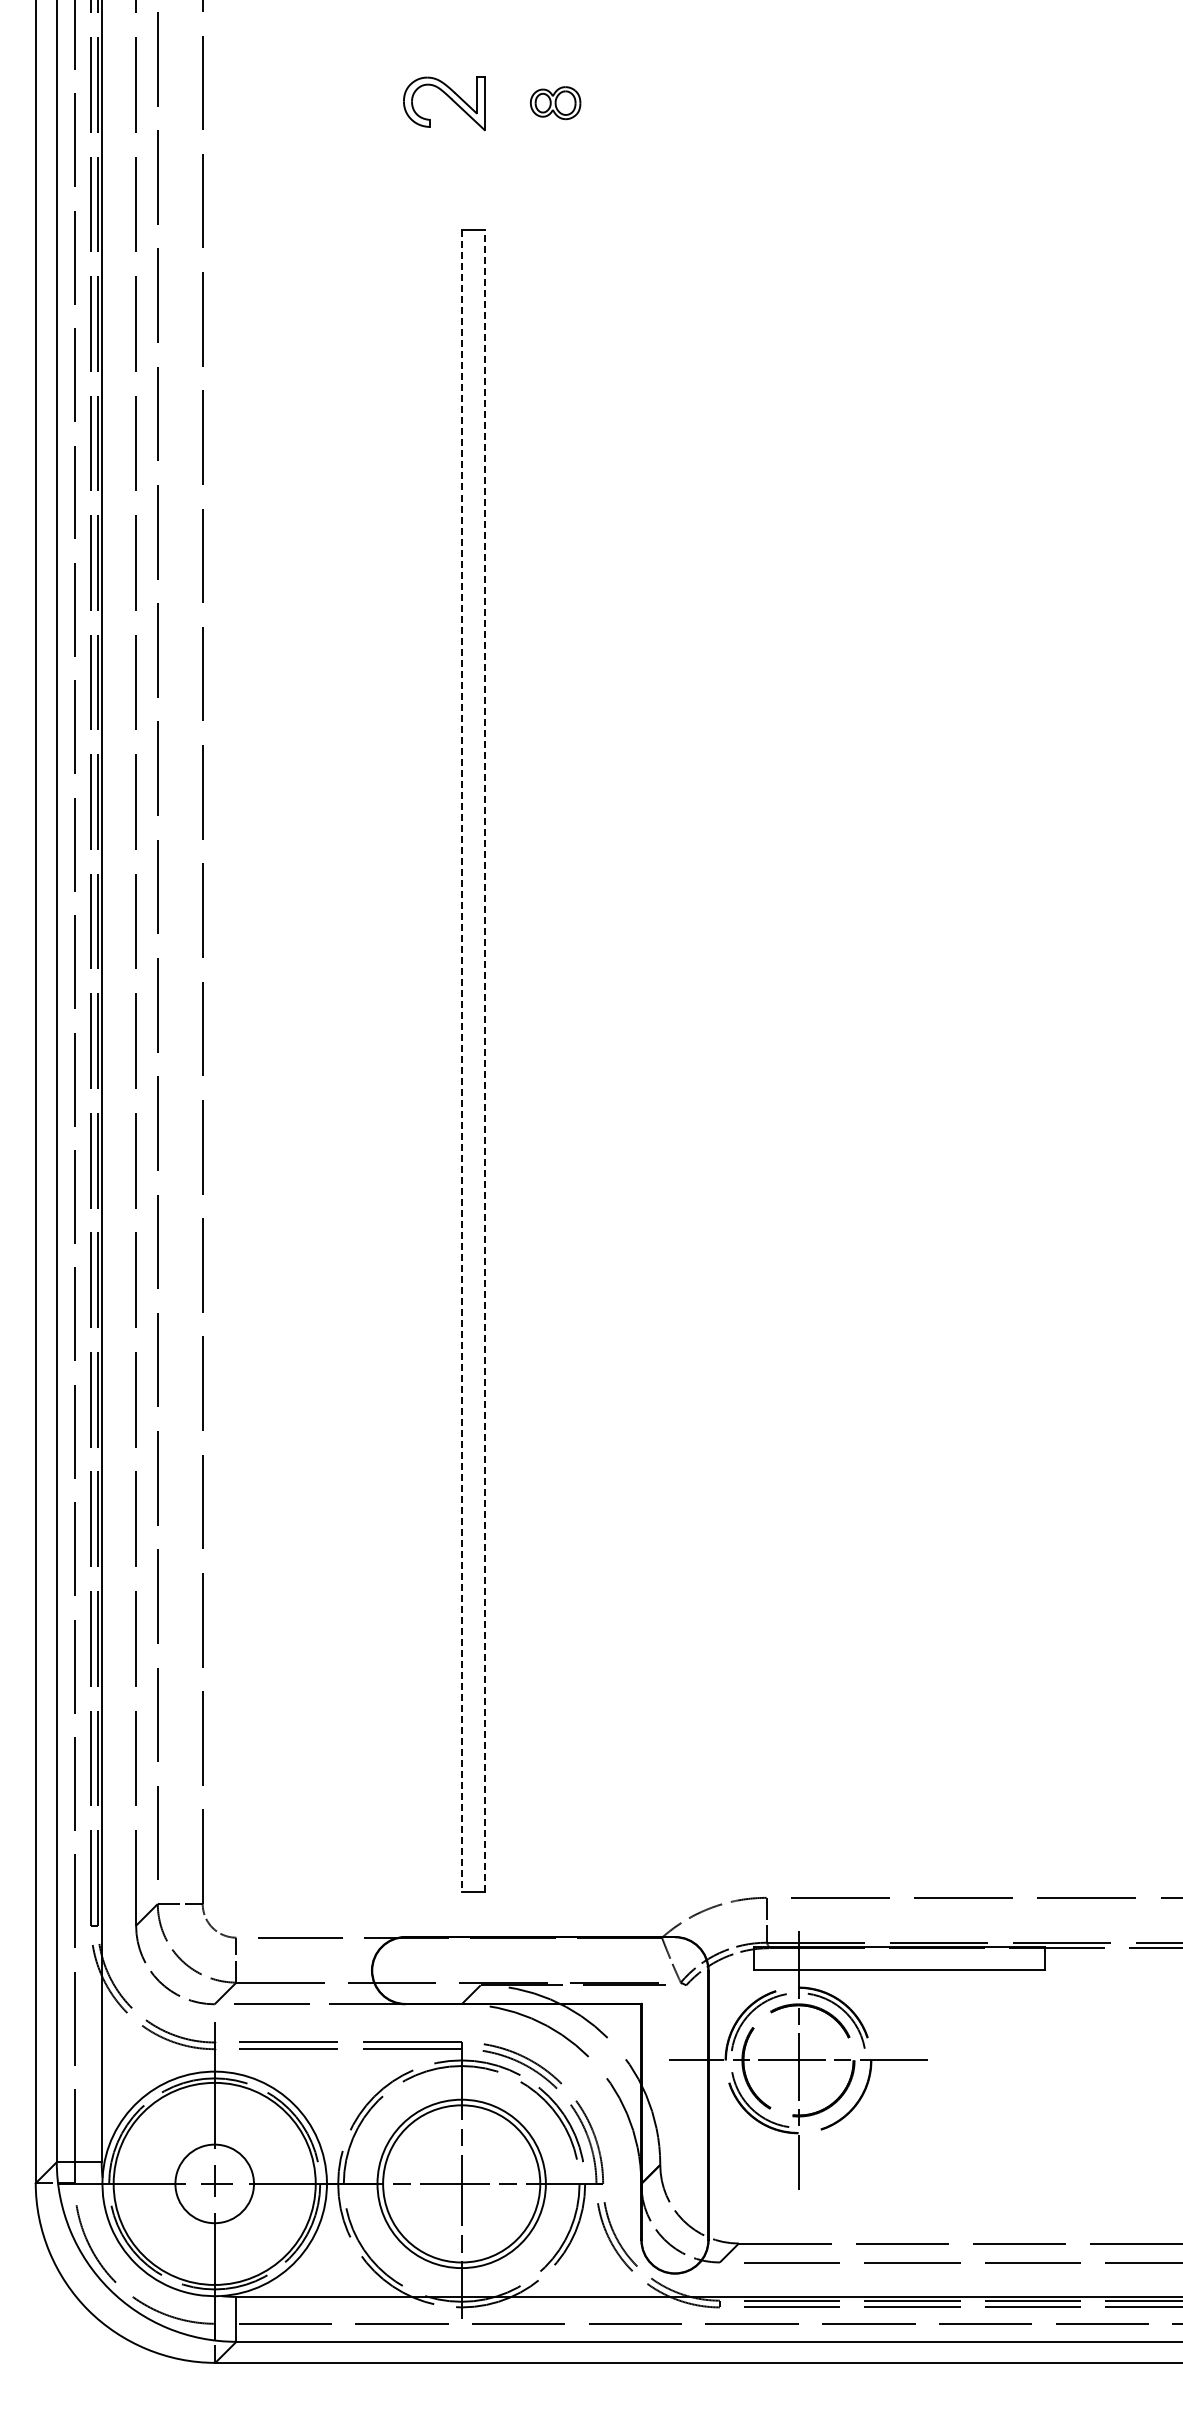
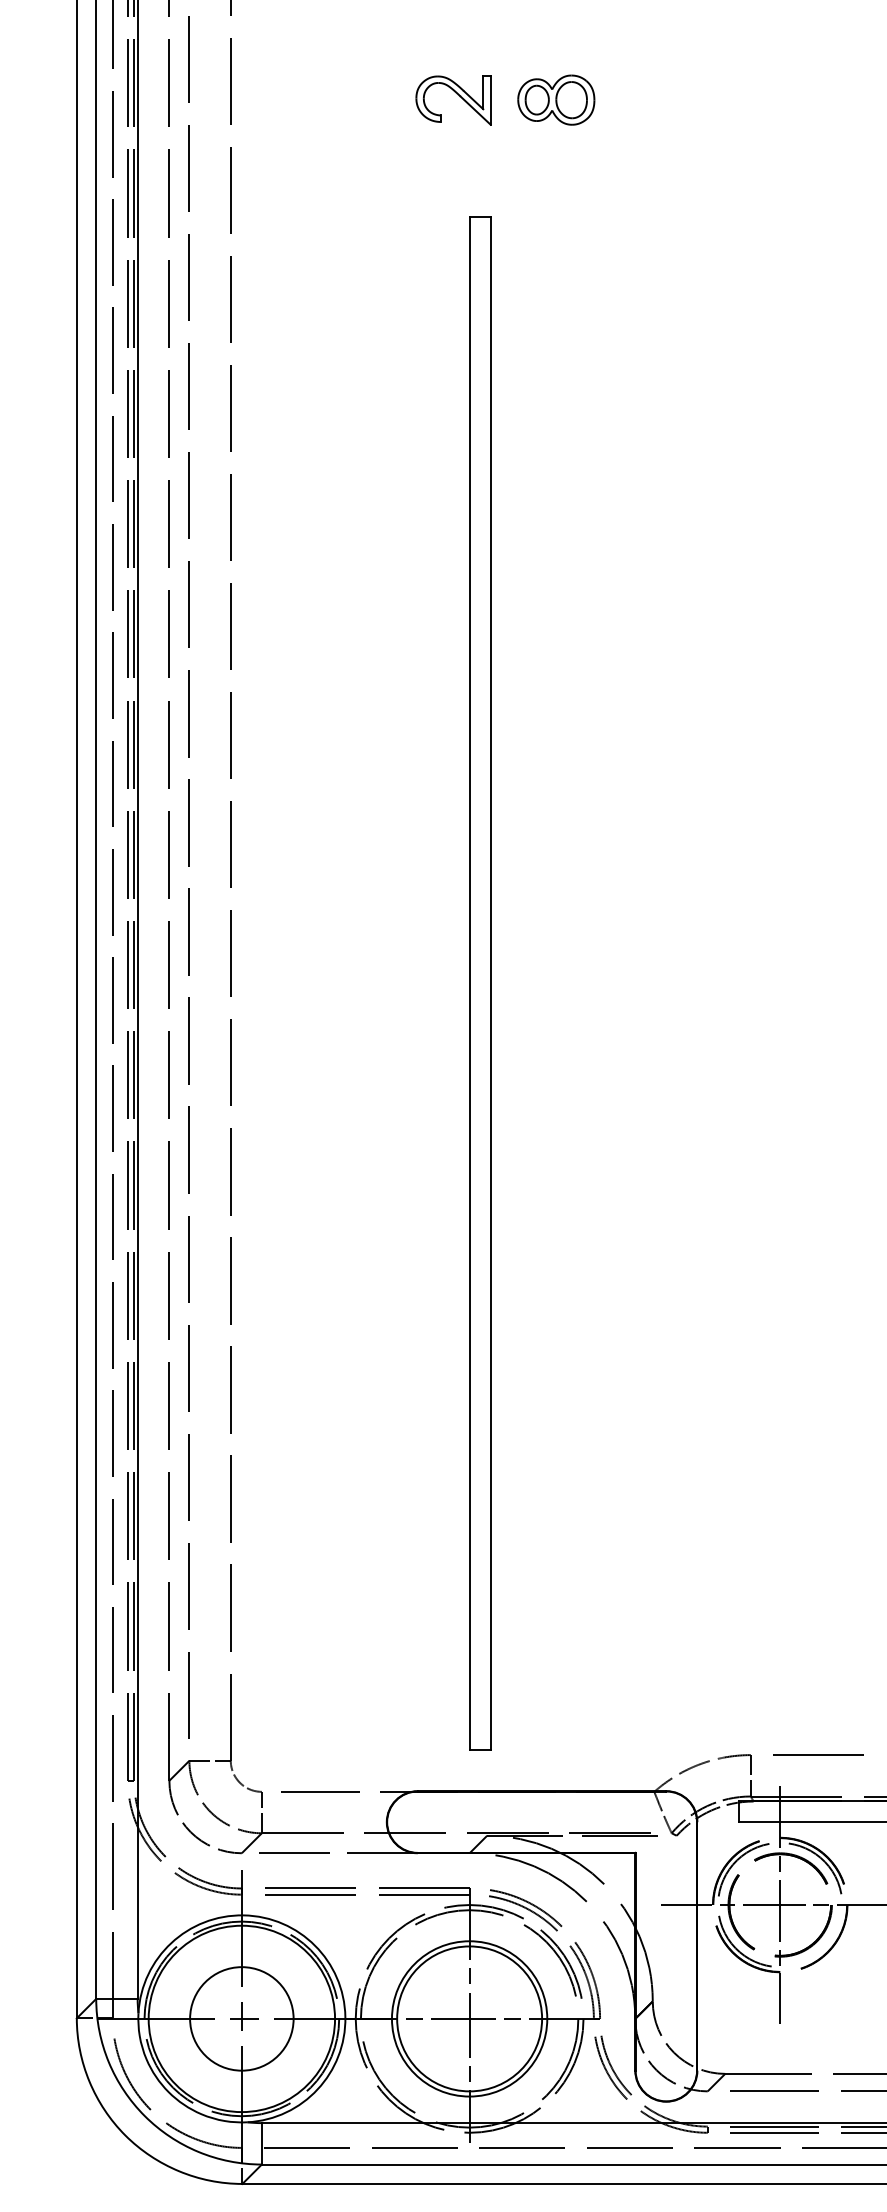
part: (555, 102) -> (556, 99), size x1.67
line: (462, 1061) -> (470, 983), dashed -> solid
line: (484, 1061) -> (490, 983), dashed -> solid
circle: (214, 2183) -> (241, 2018), size x1.43

